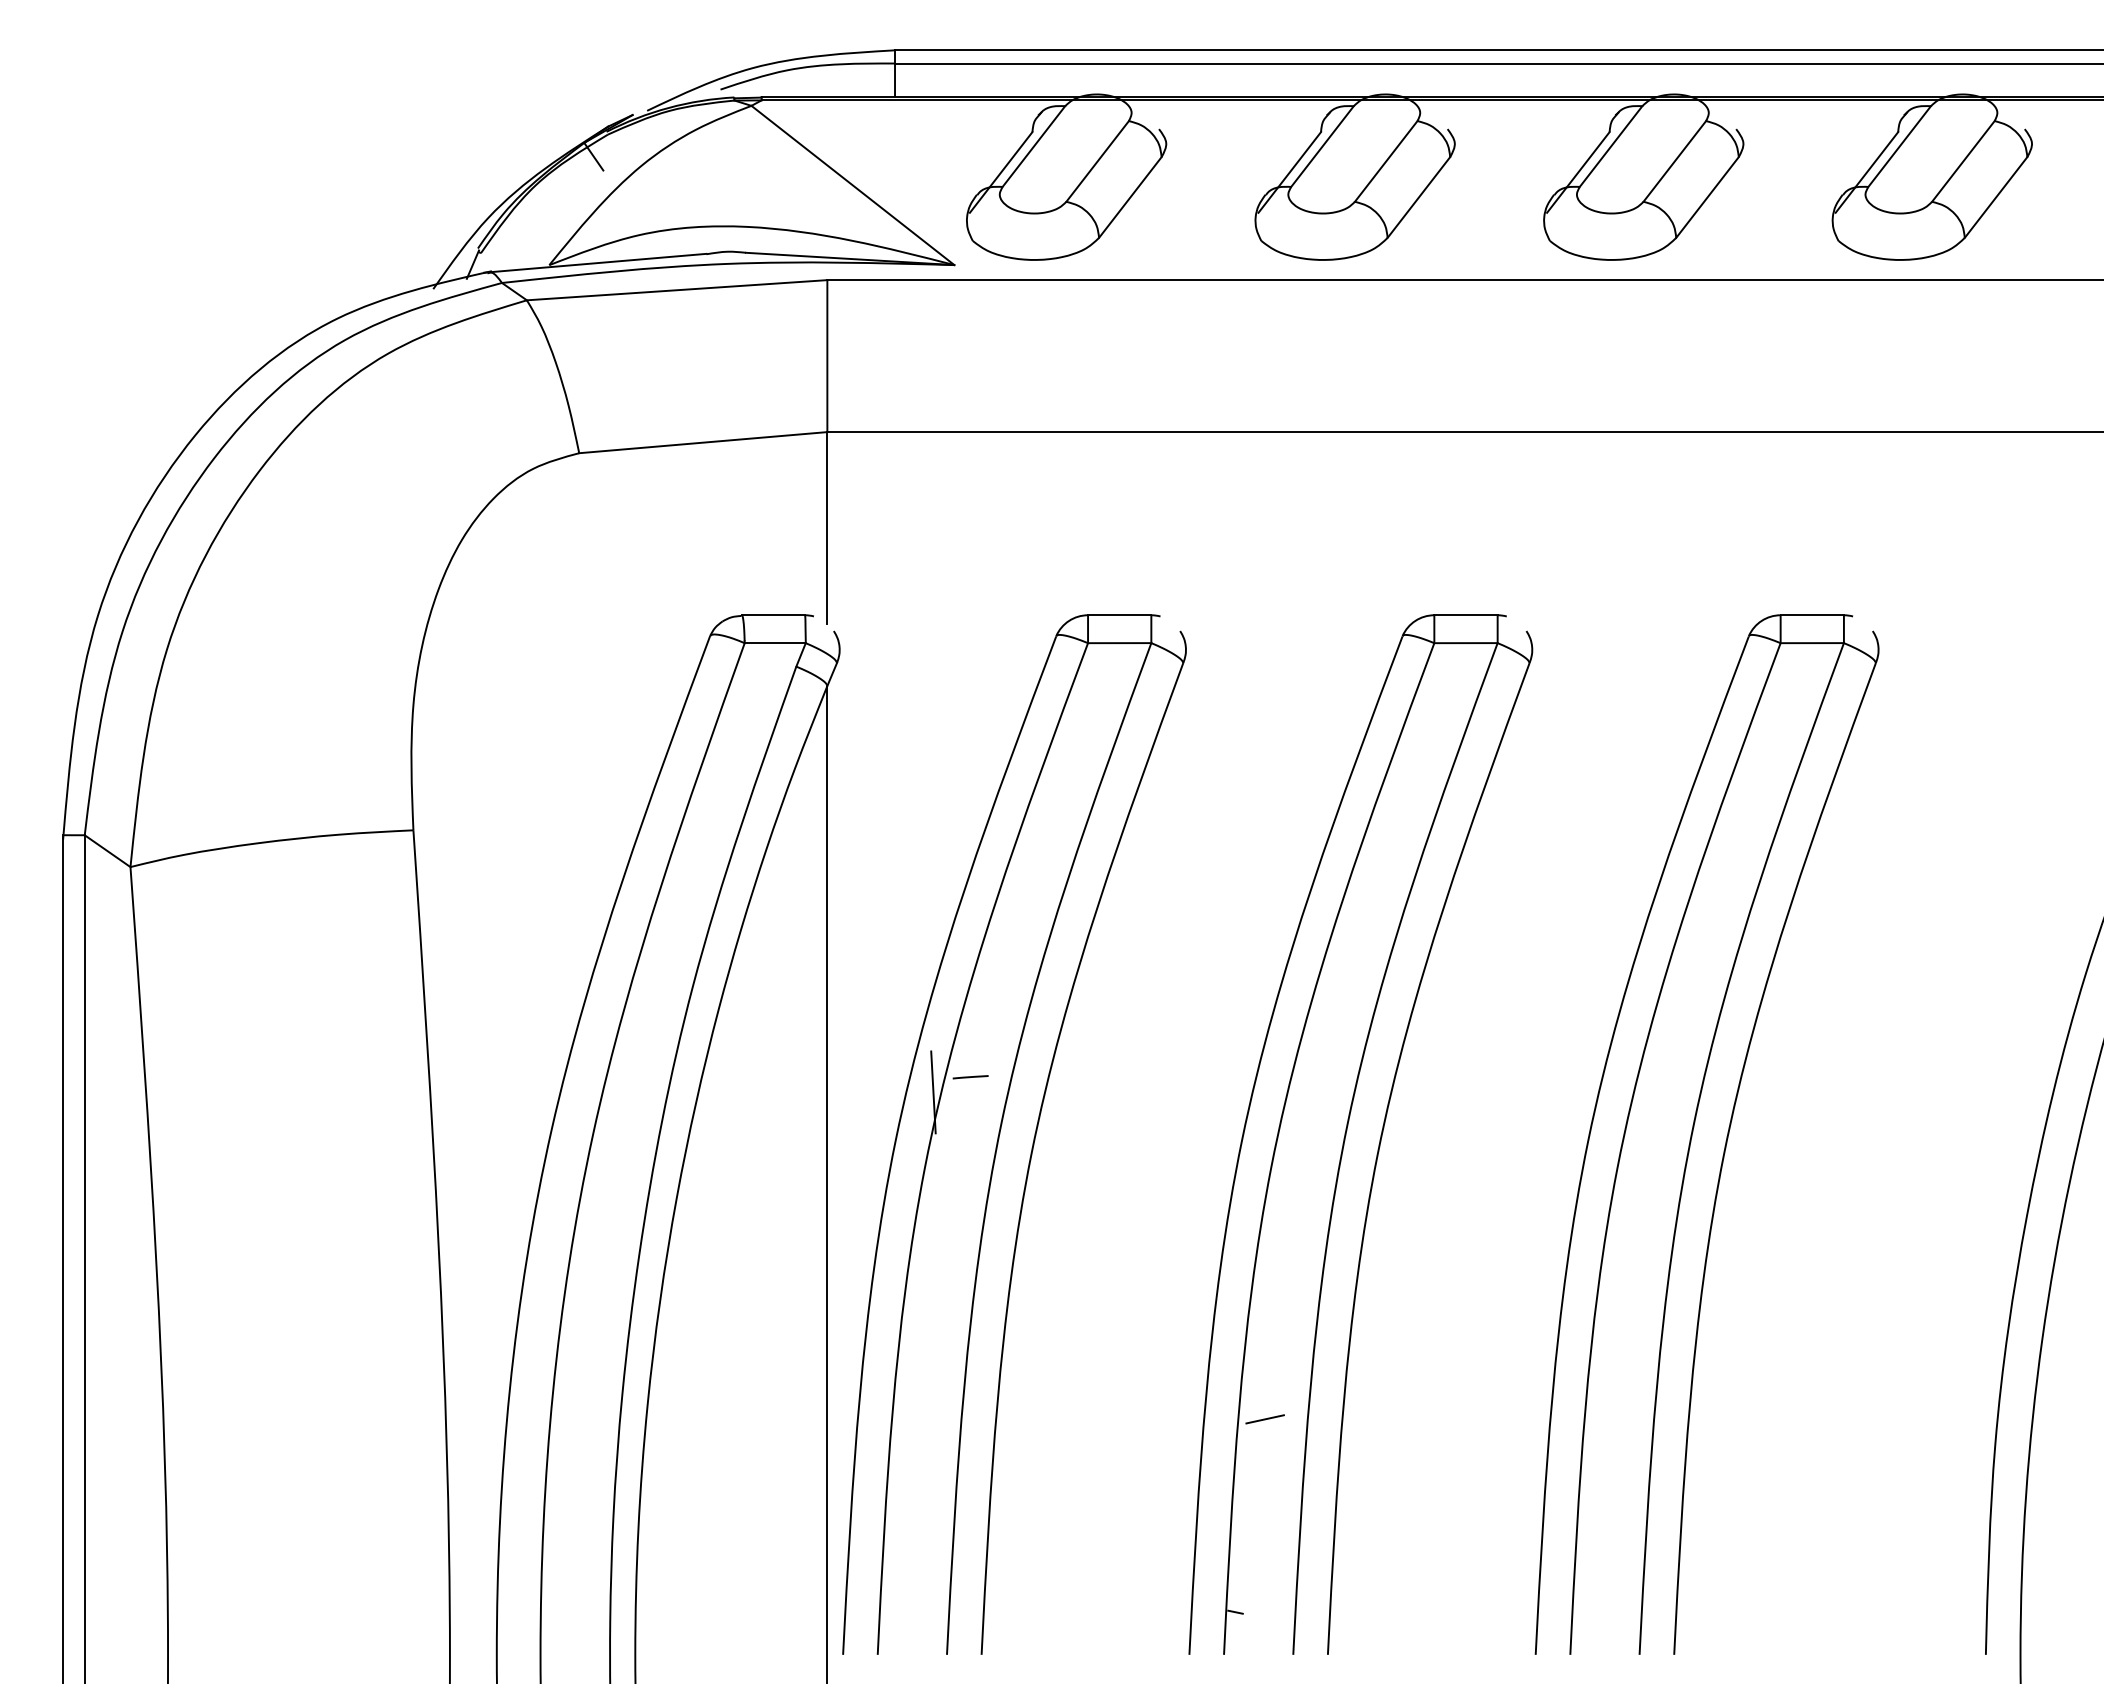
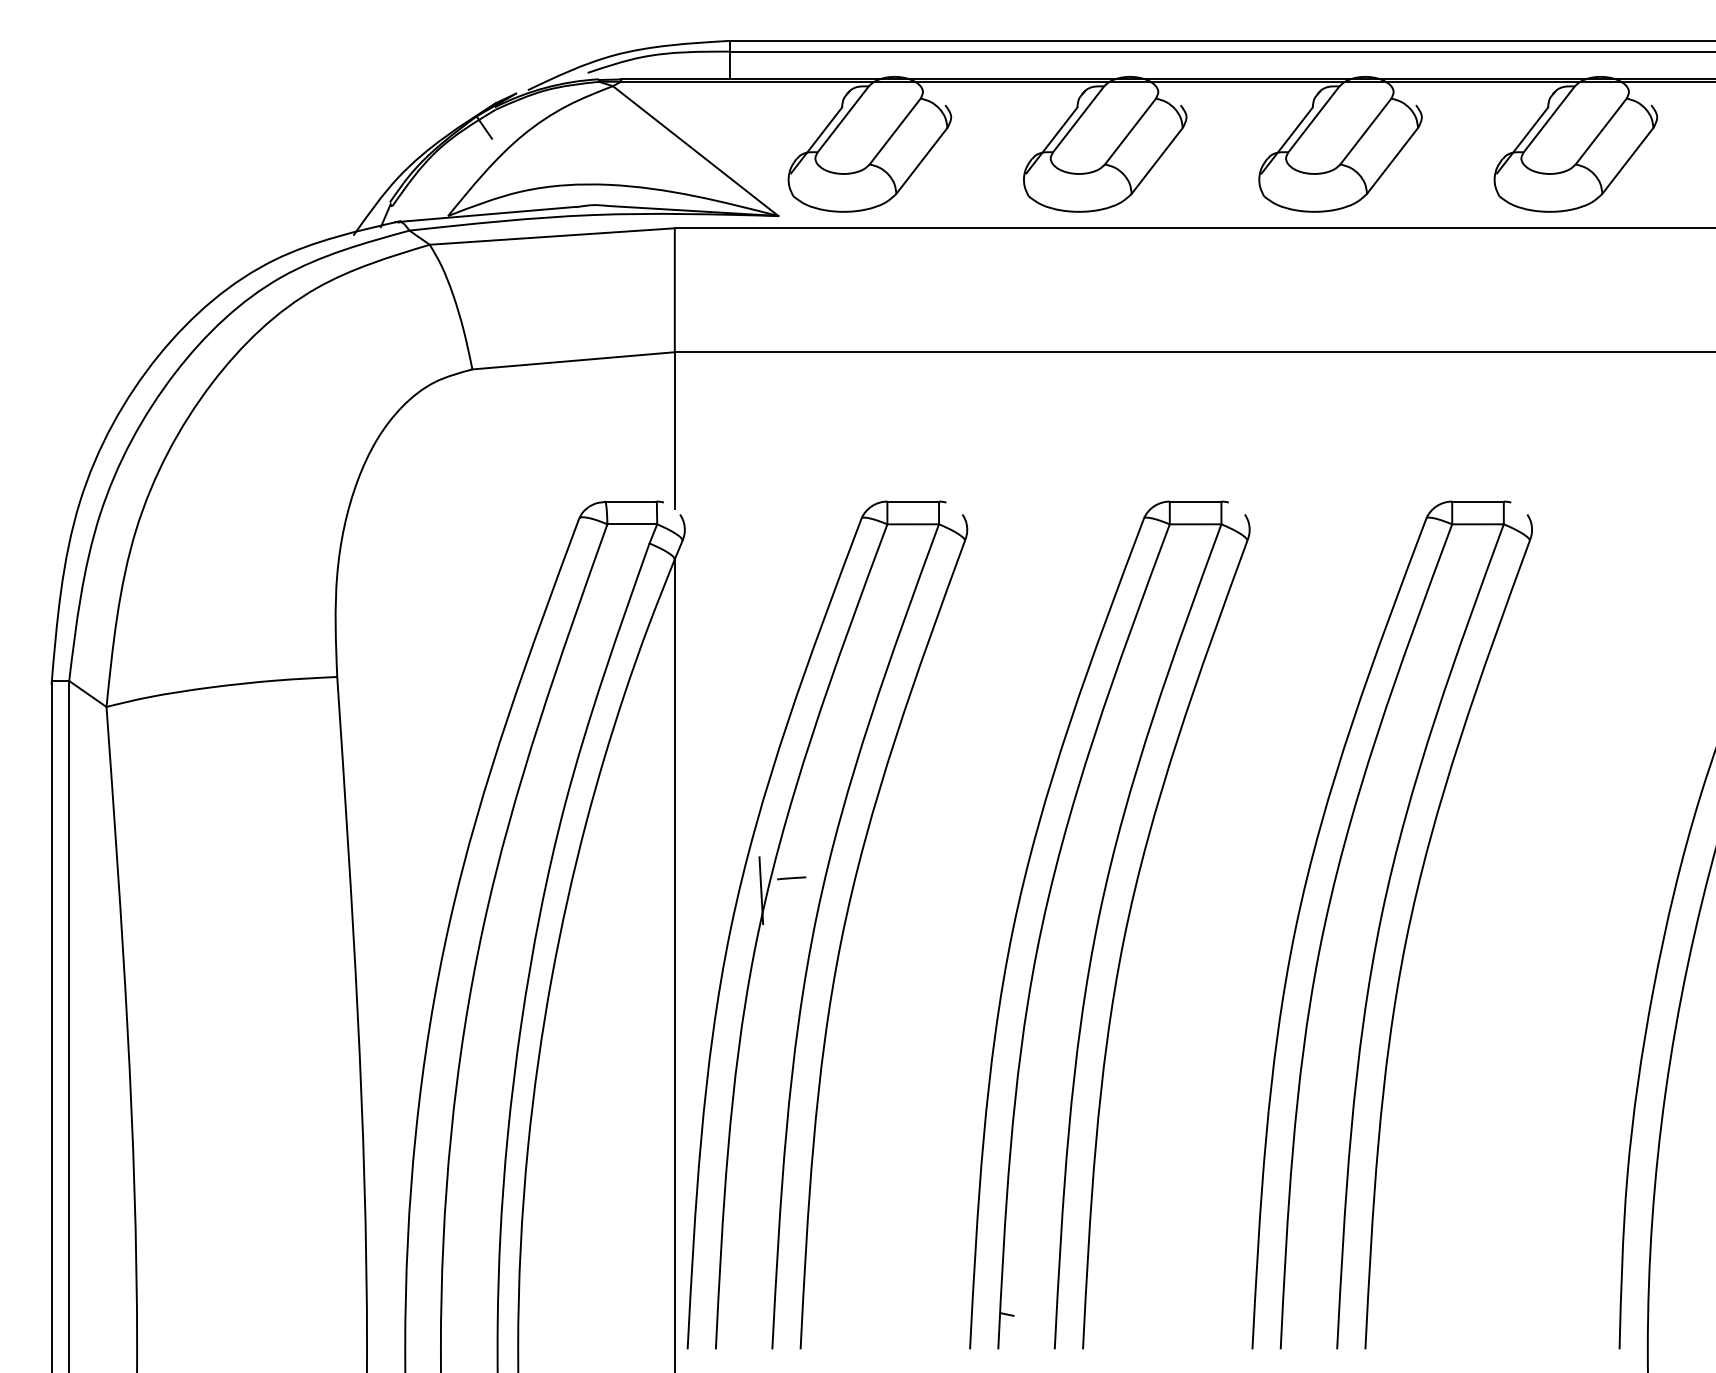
line: (1264, 1419) -> (1031, 1157), removed

